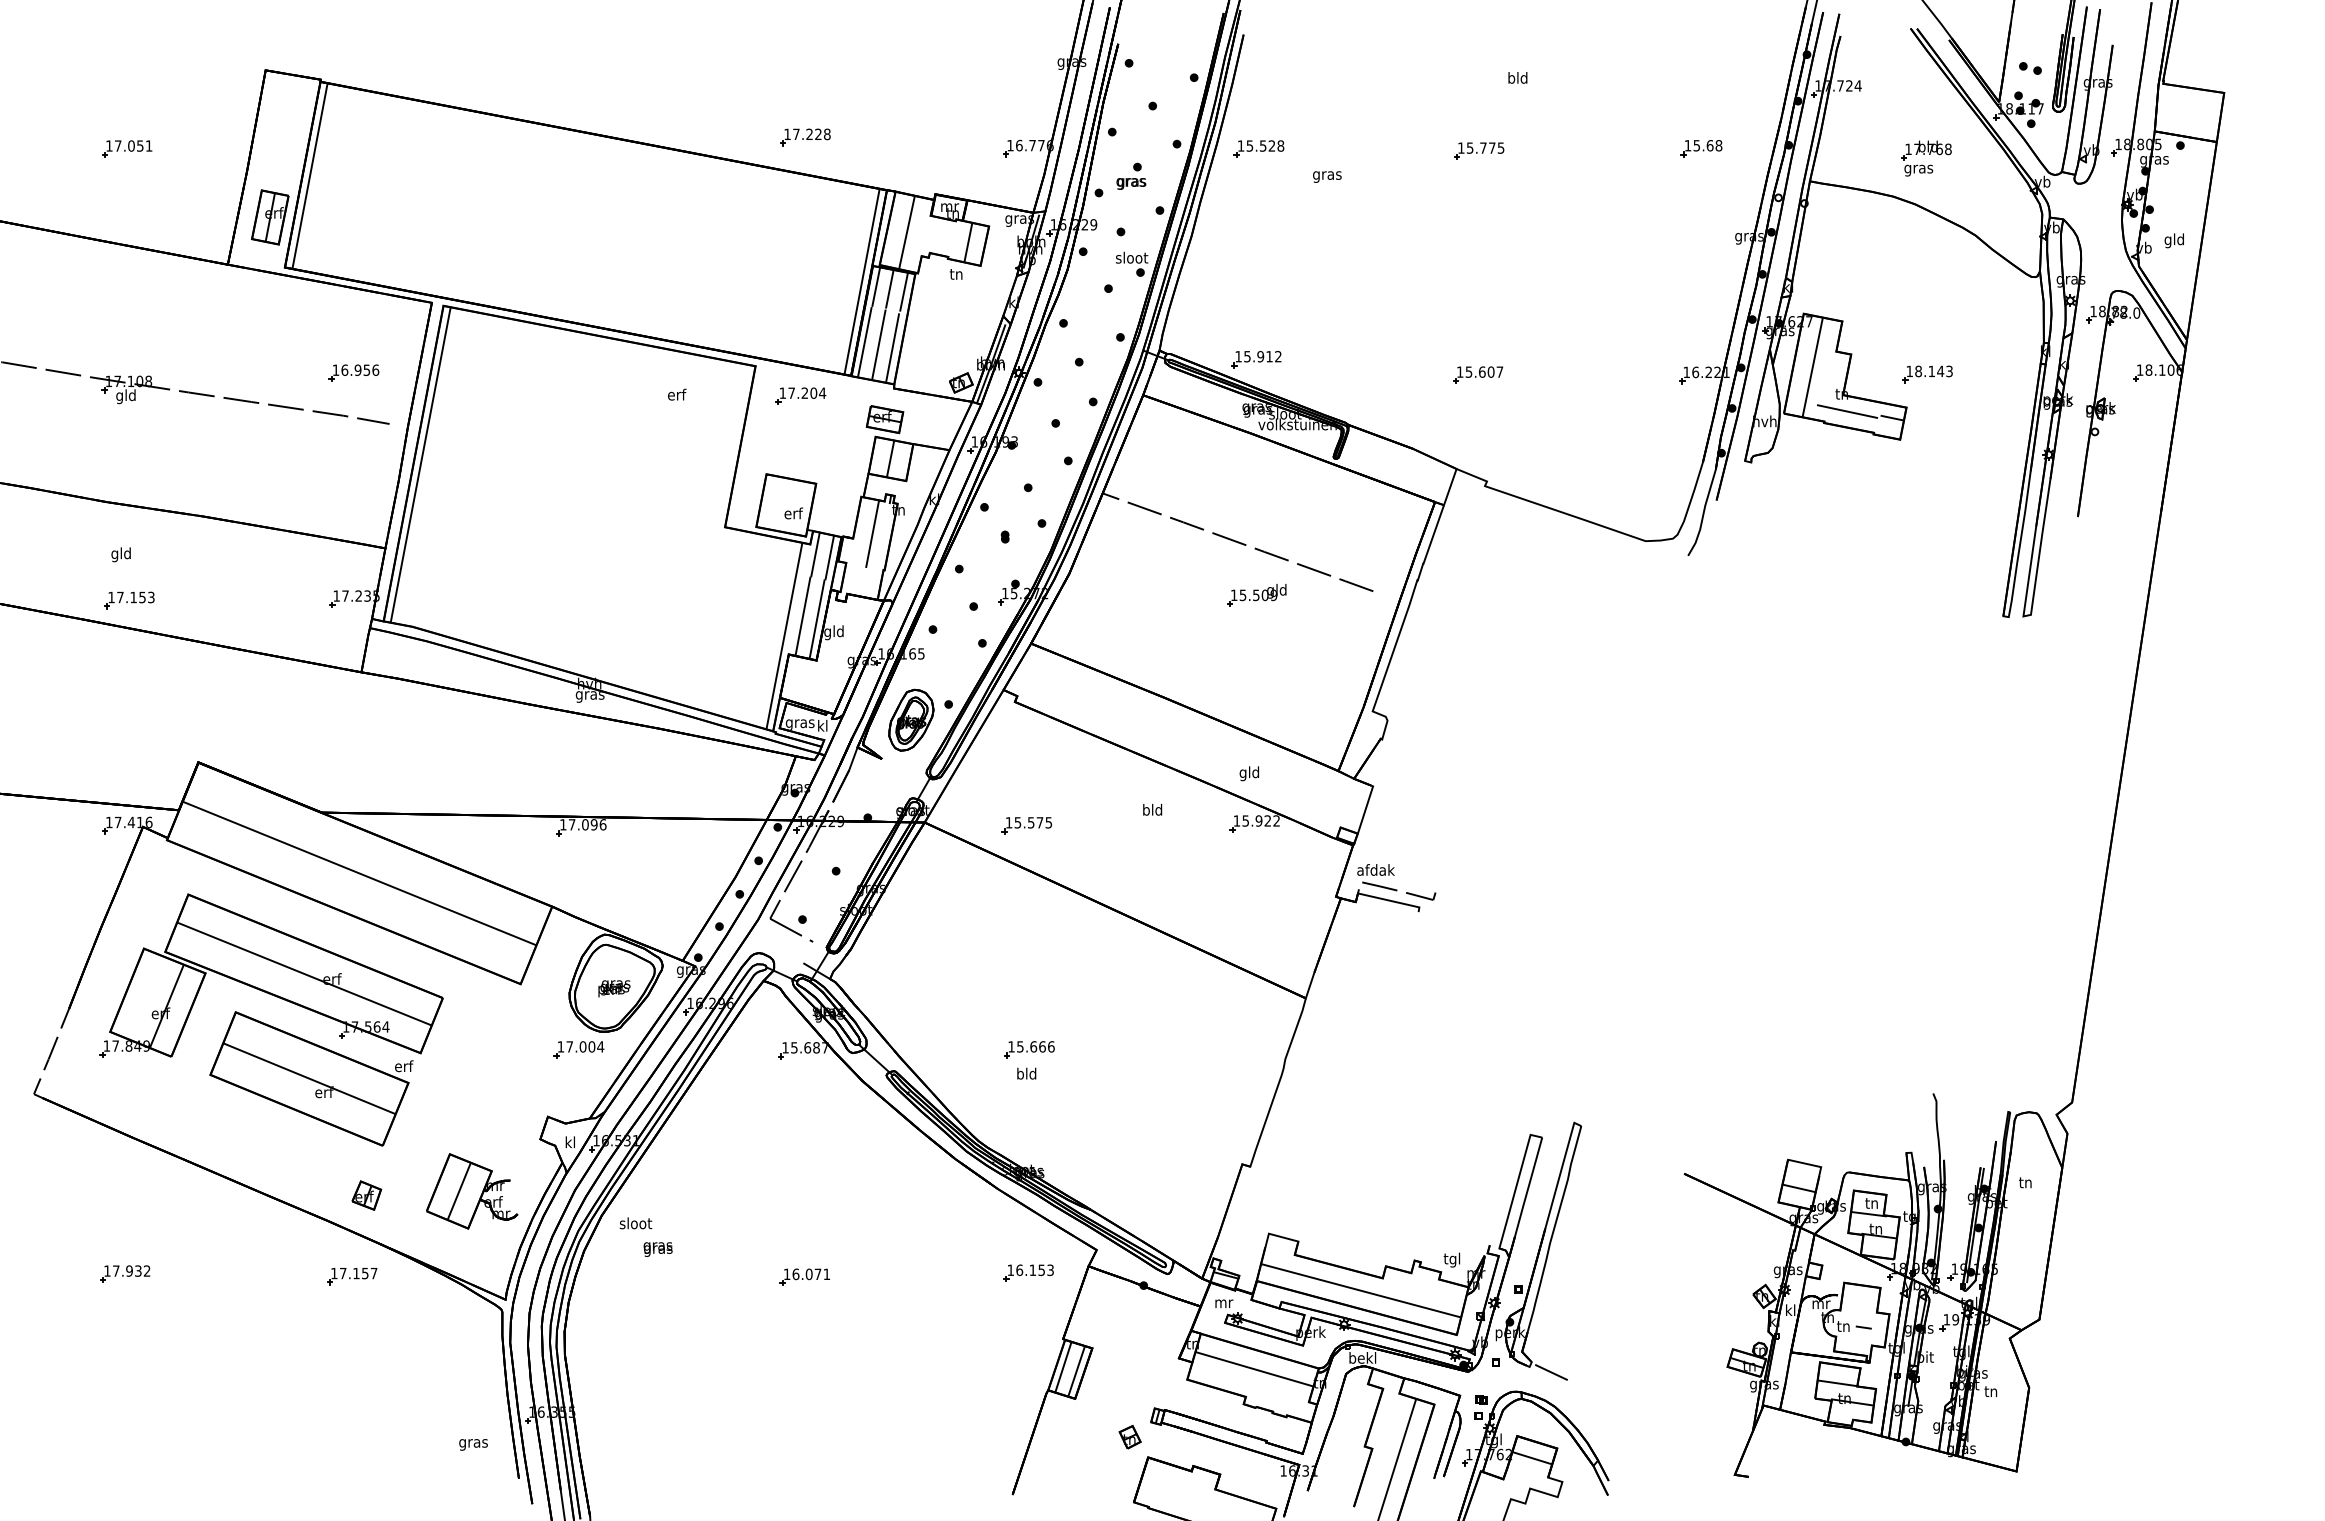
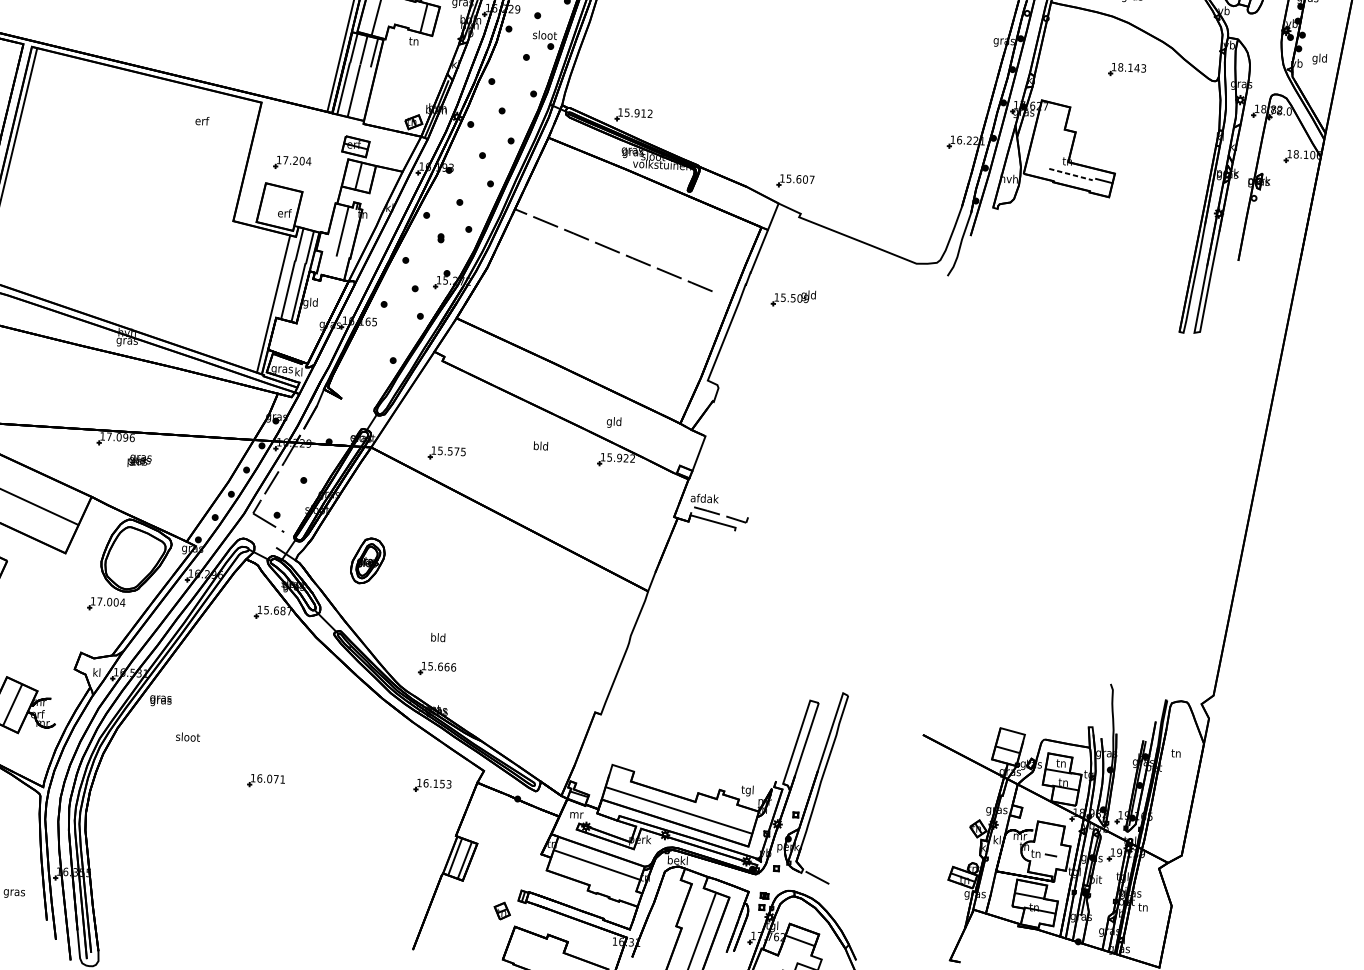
line: (892, 348) -> (363, 94), removed
line: (1812, 366) -> (1046, 139), removed
part: (1478, 374) -> (796, 180), moved
part: (1927, 374) -> (1127, 69), moved
part: (800, 395) -> (292, 162), moved
line: (1848, 411) -> (1071, 174), solid -> dashed
part: (1256, 595) -> (793, 298), moved
part: (911, 719) -> (368, 560), moved
text: (614, 988) -> (139, 461), moved
part: (1029, 1049) -> (437, 668), moved
text: (635, 1223) -> (187, 737), moved
text: (657, 1249) -> (160, 700), moved

